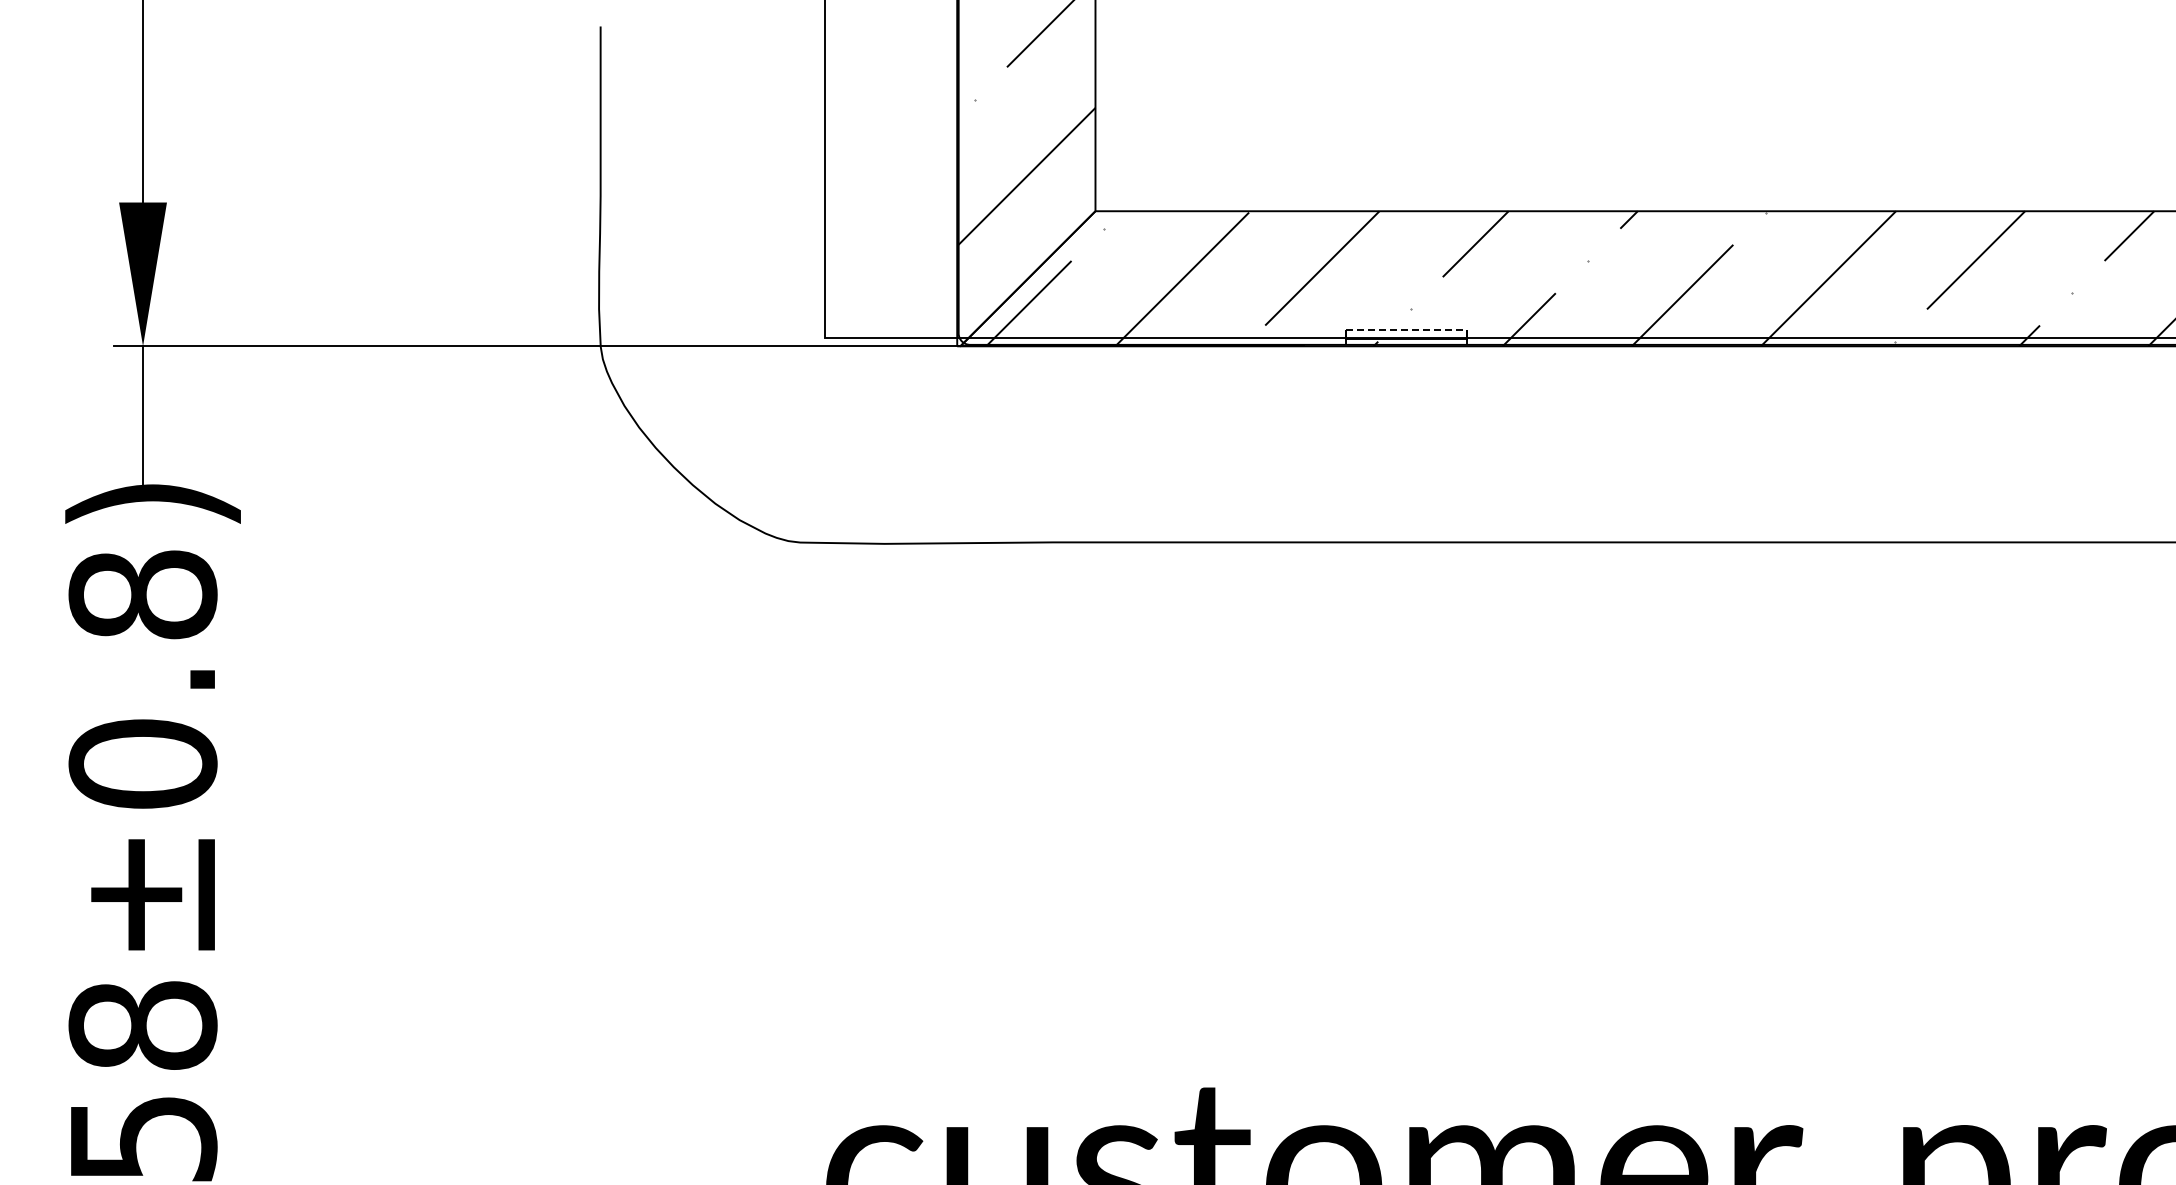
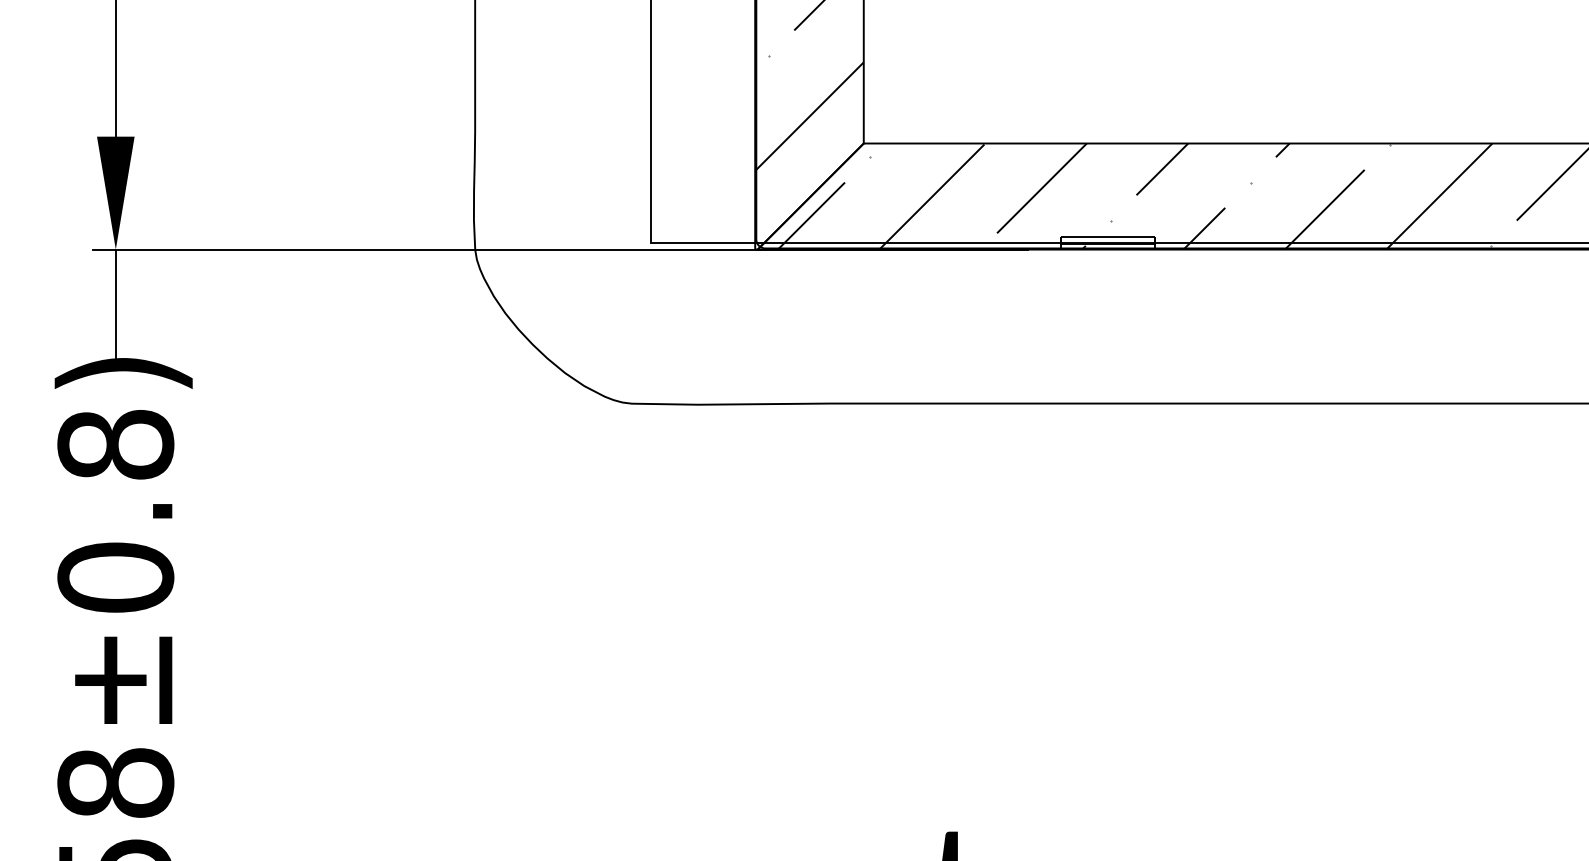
line: (1406, 330) -> (1108, 237), dashed -> solid

